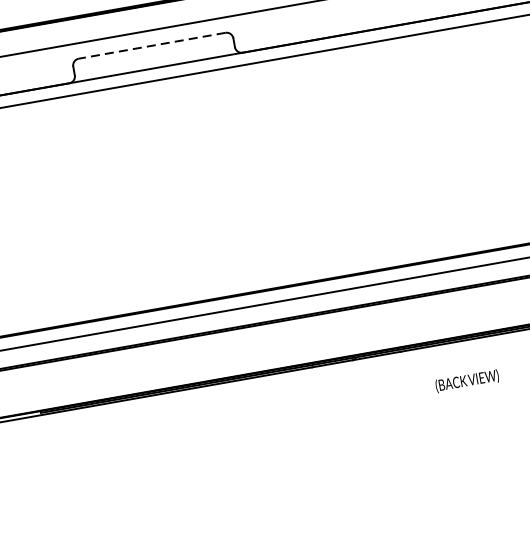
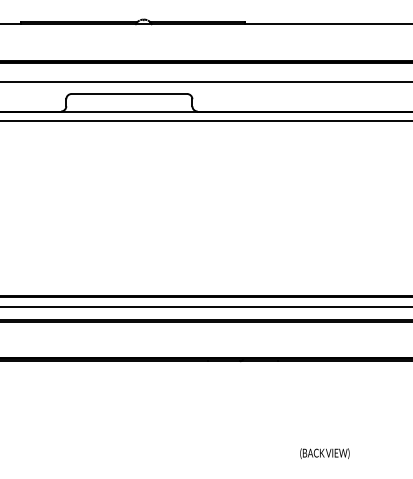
line: (152, 46) -> (129, 94), dashed -> solid
text: (466, 381) -> (324, 453), moved

